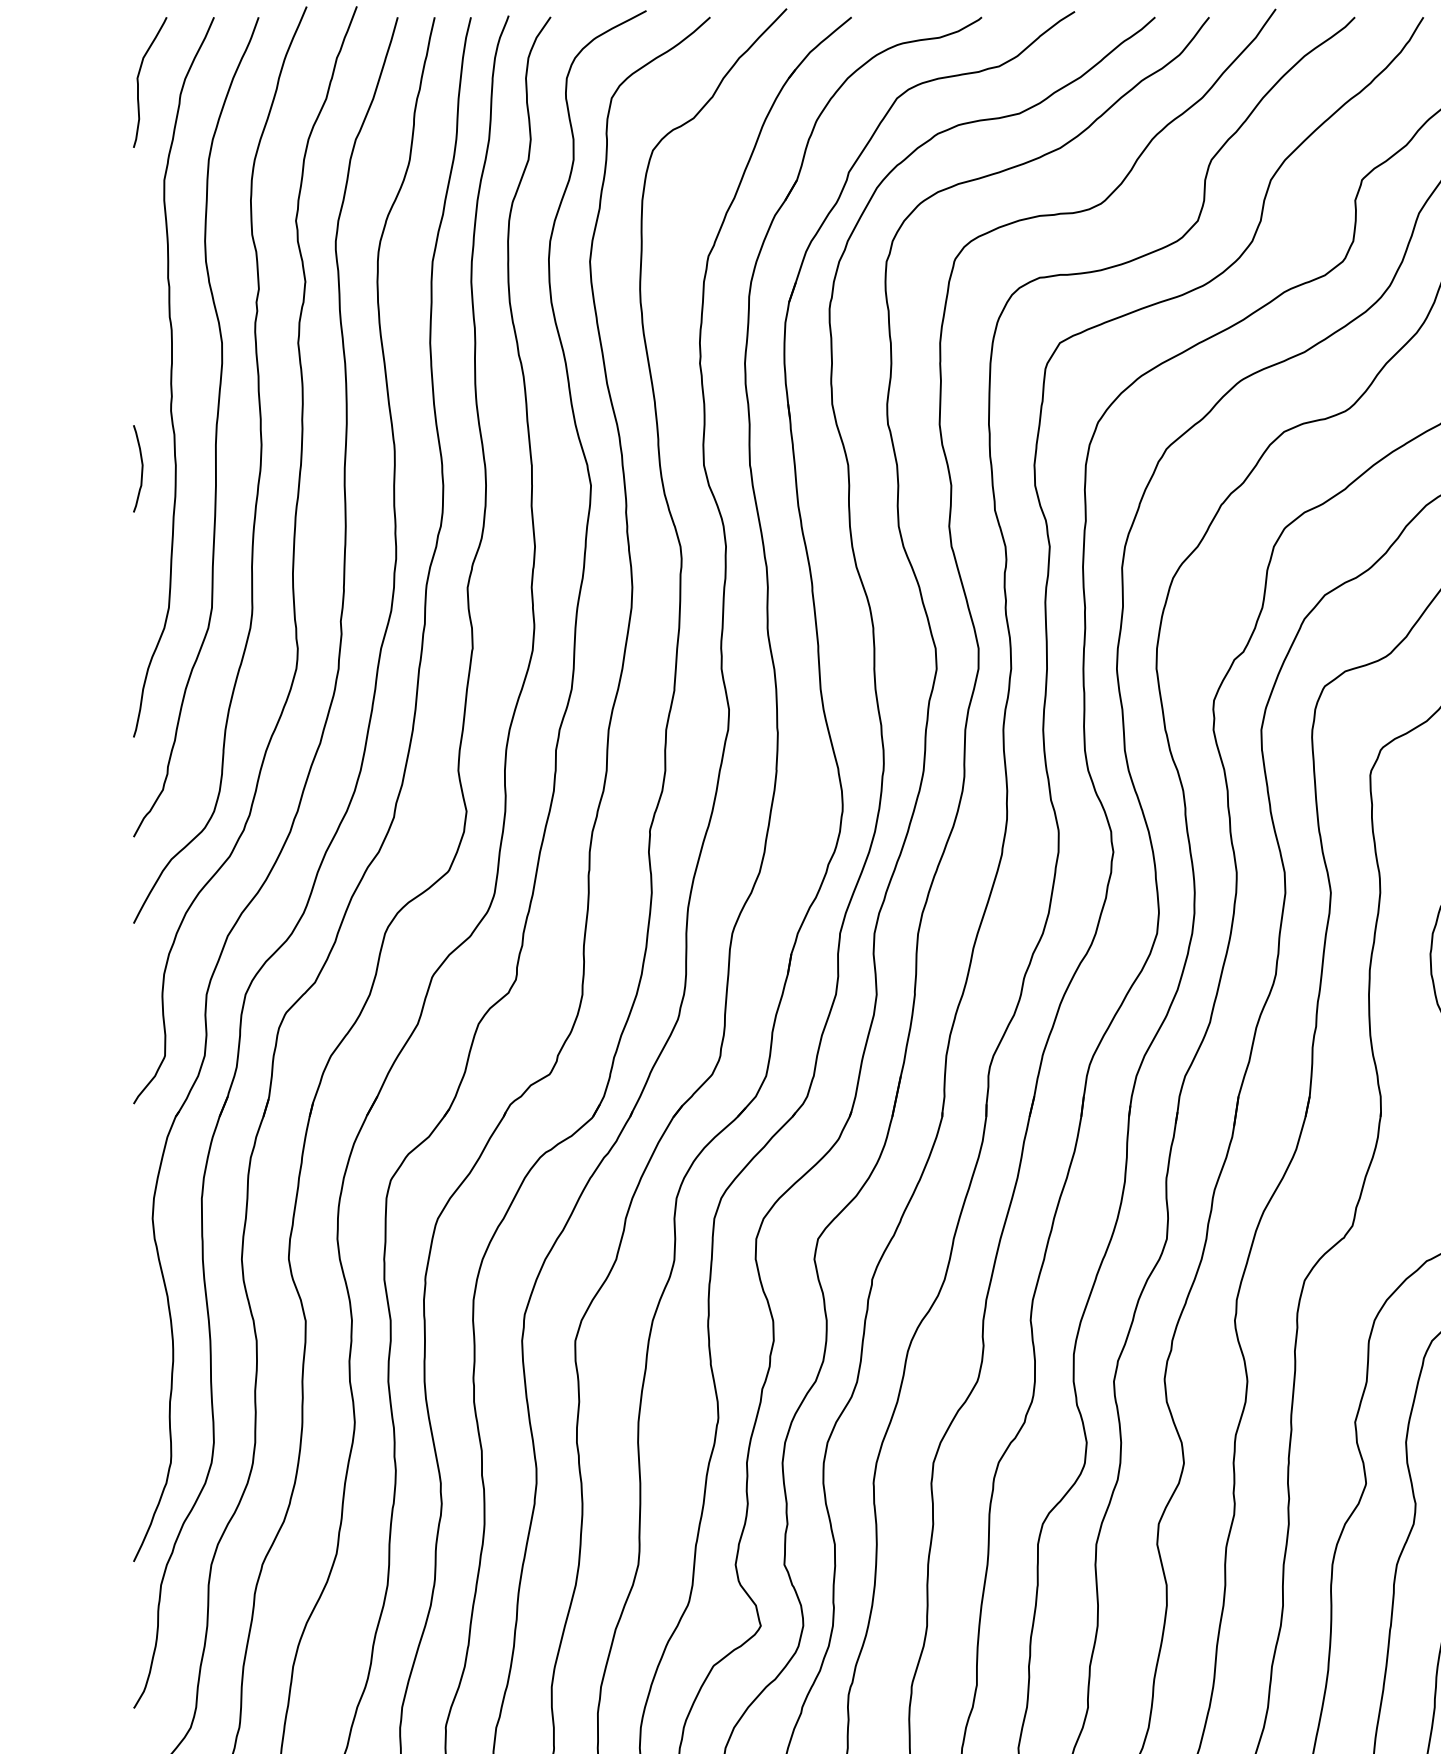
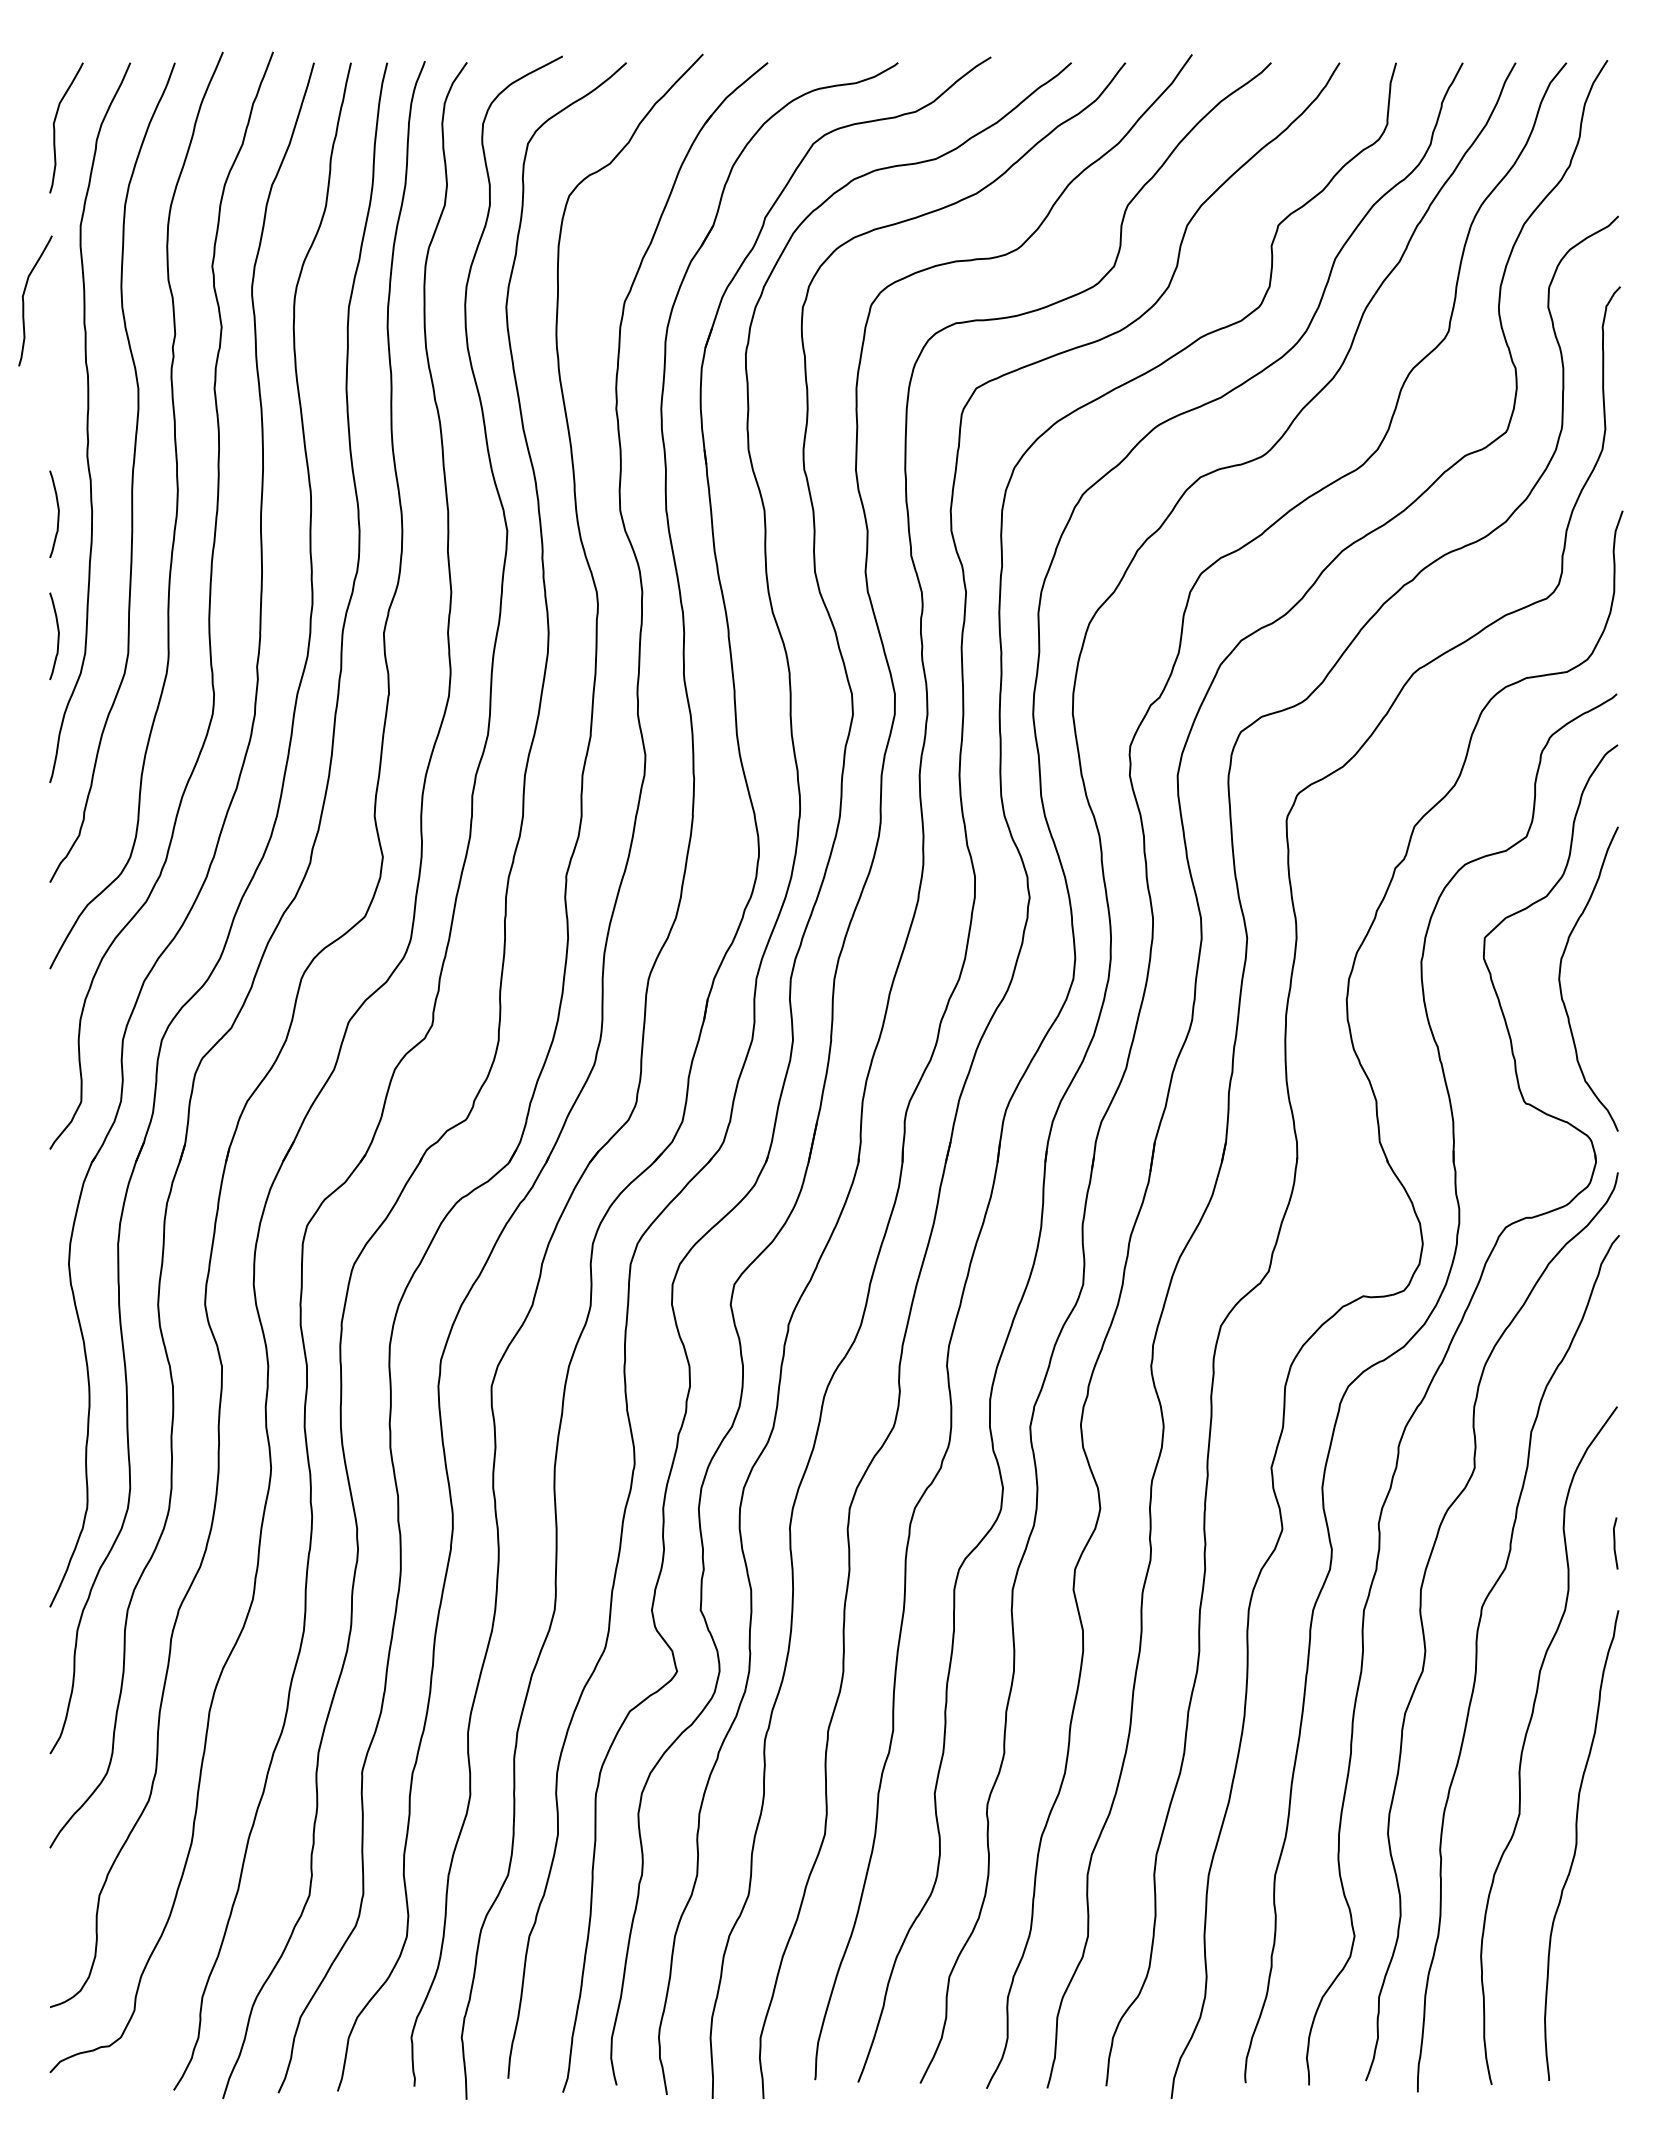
curve: (108, 256) -> (24, 301), added
curve: (141, 591) -> (57, 636), added

